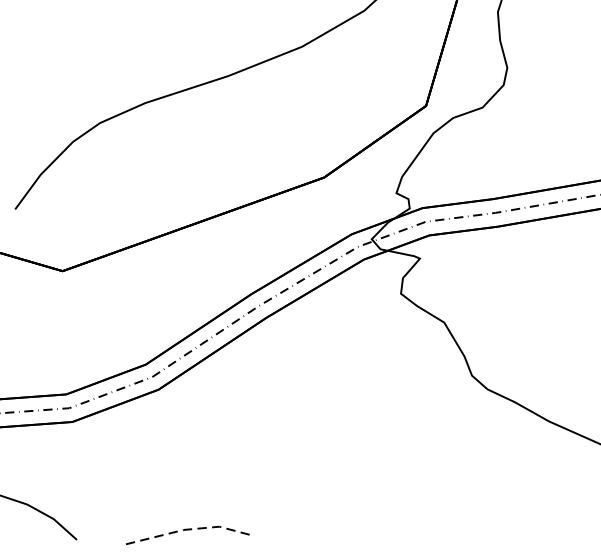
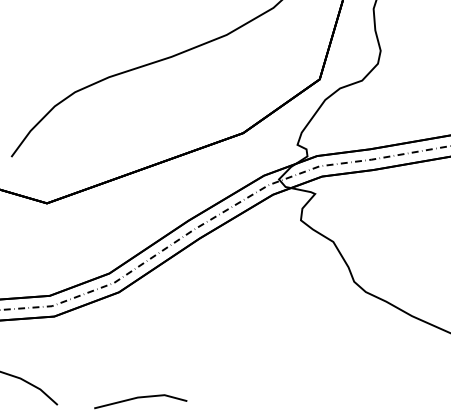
line: (187, 529) -> (140, 397), dashed -> solid

